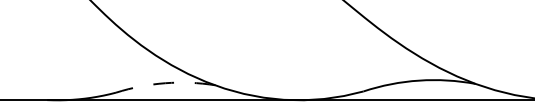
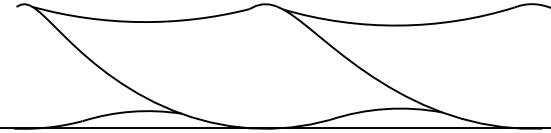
arc: (164, 83) -> (131, 111), dashed -> solid

